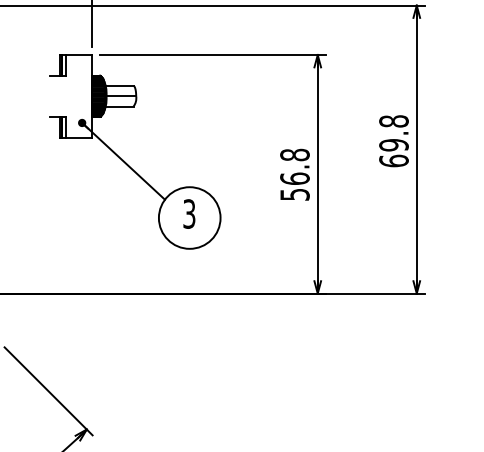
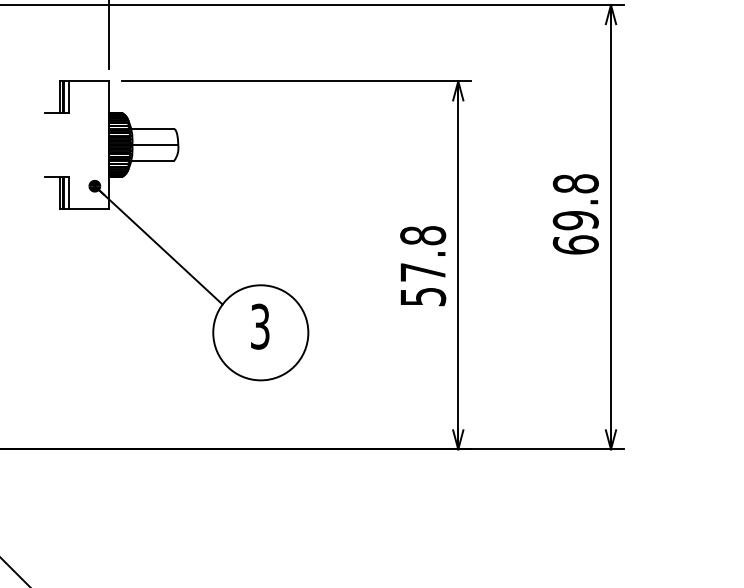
text: (294, 178) -> (422, 271), 56.8 -> 57.8

